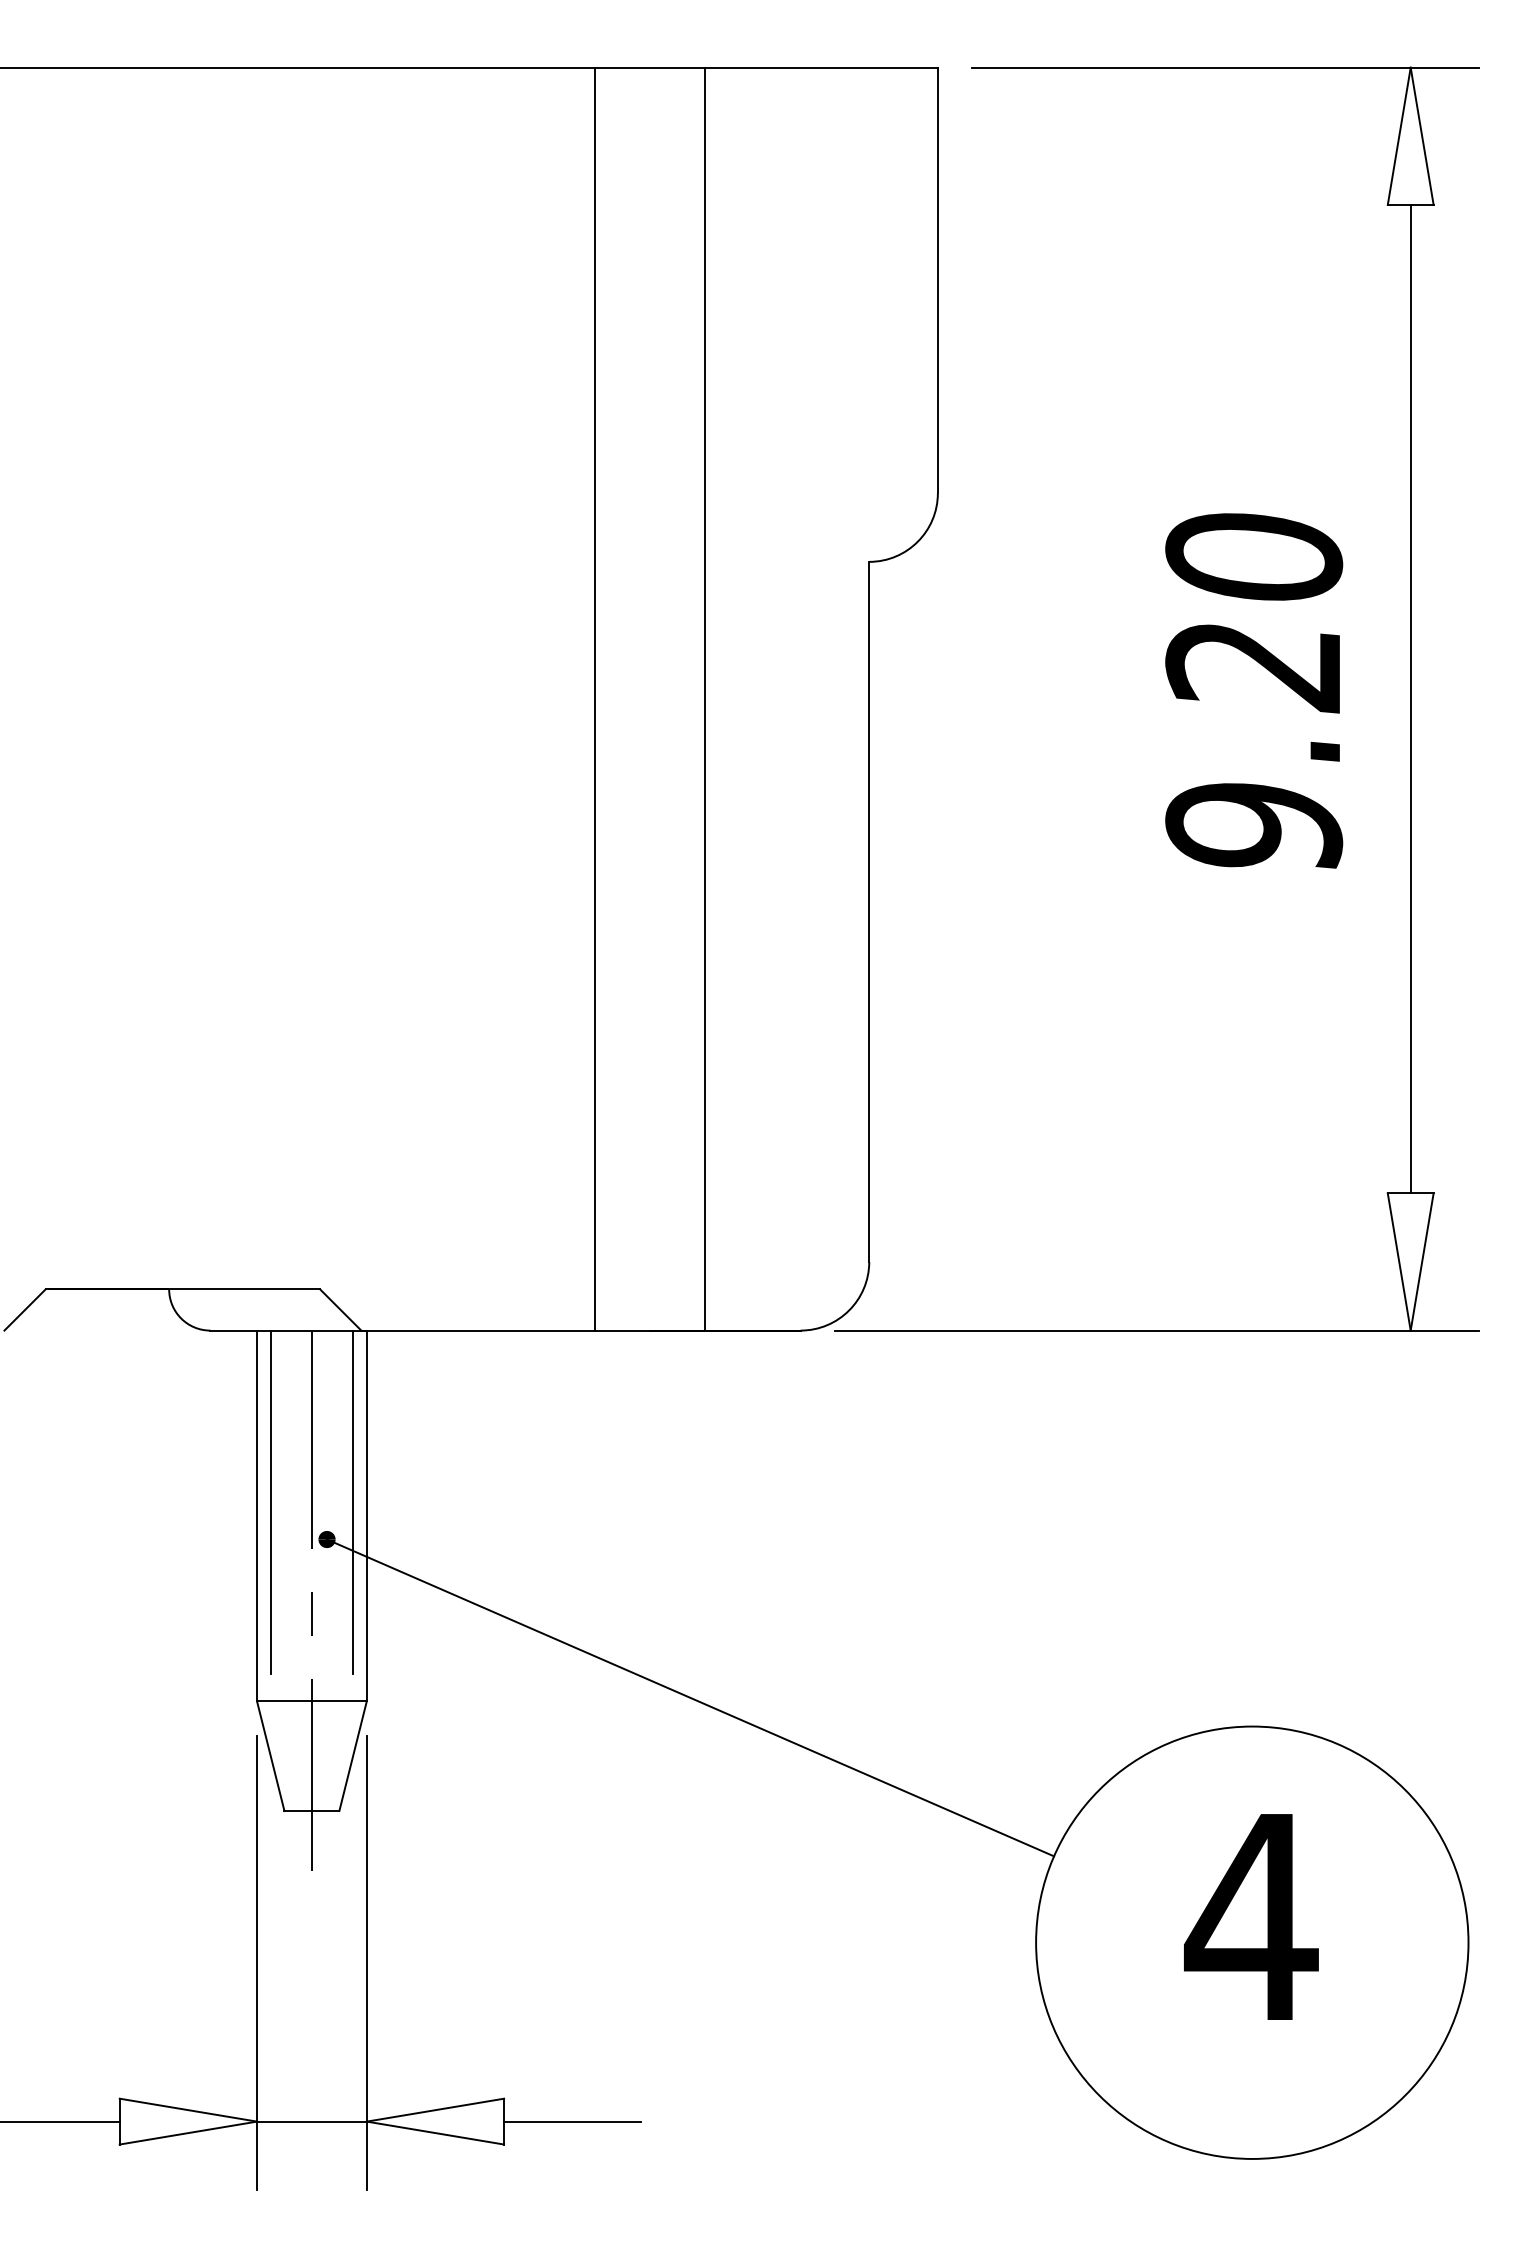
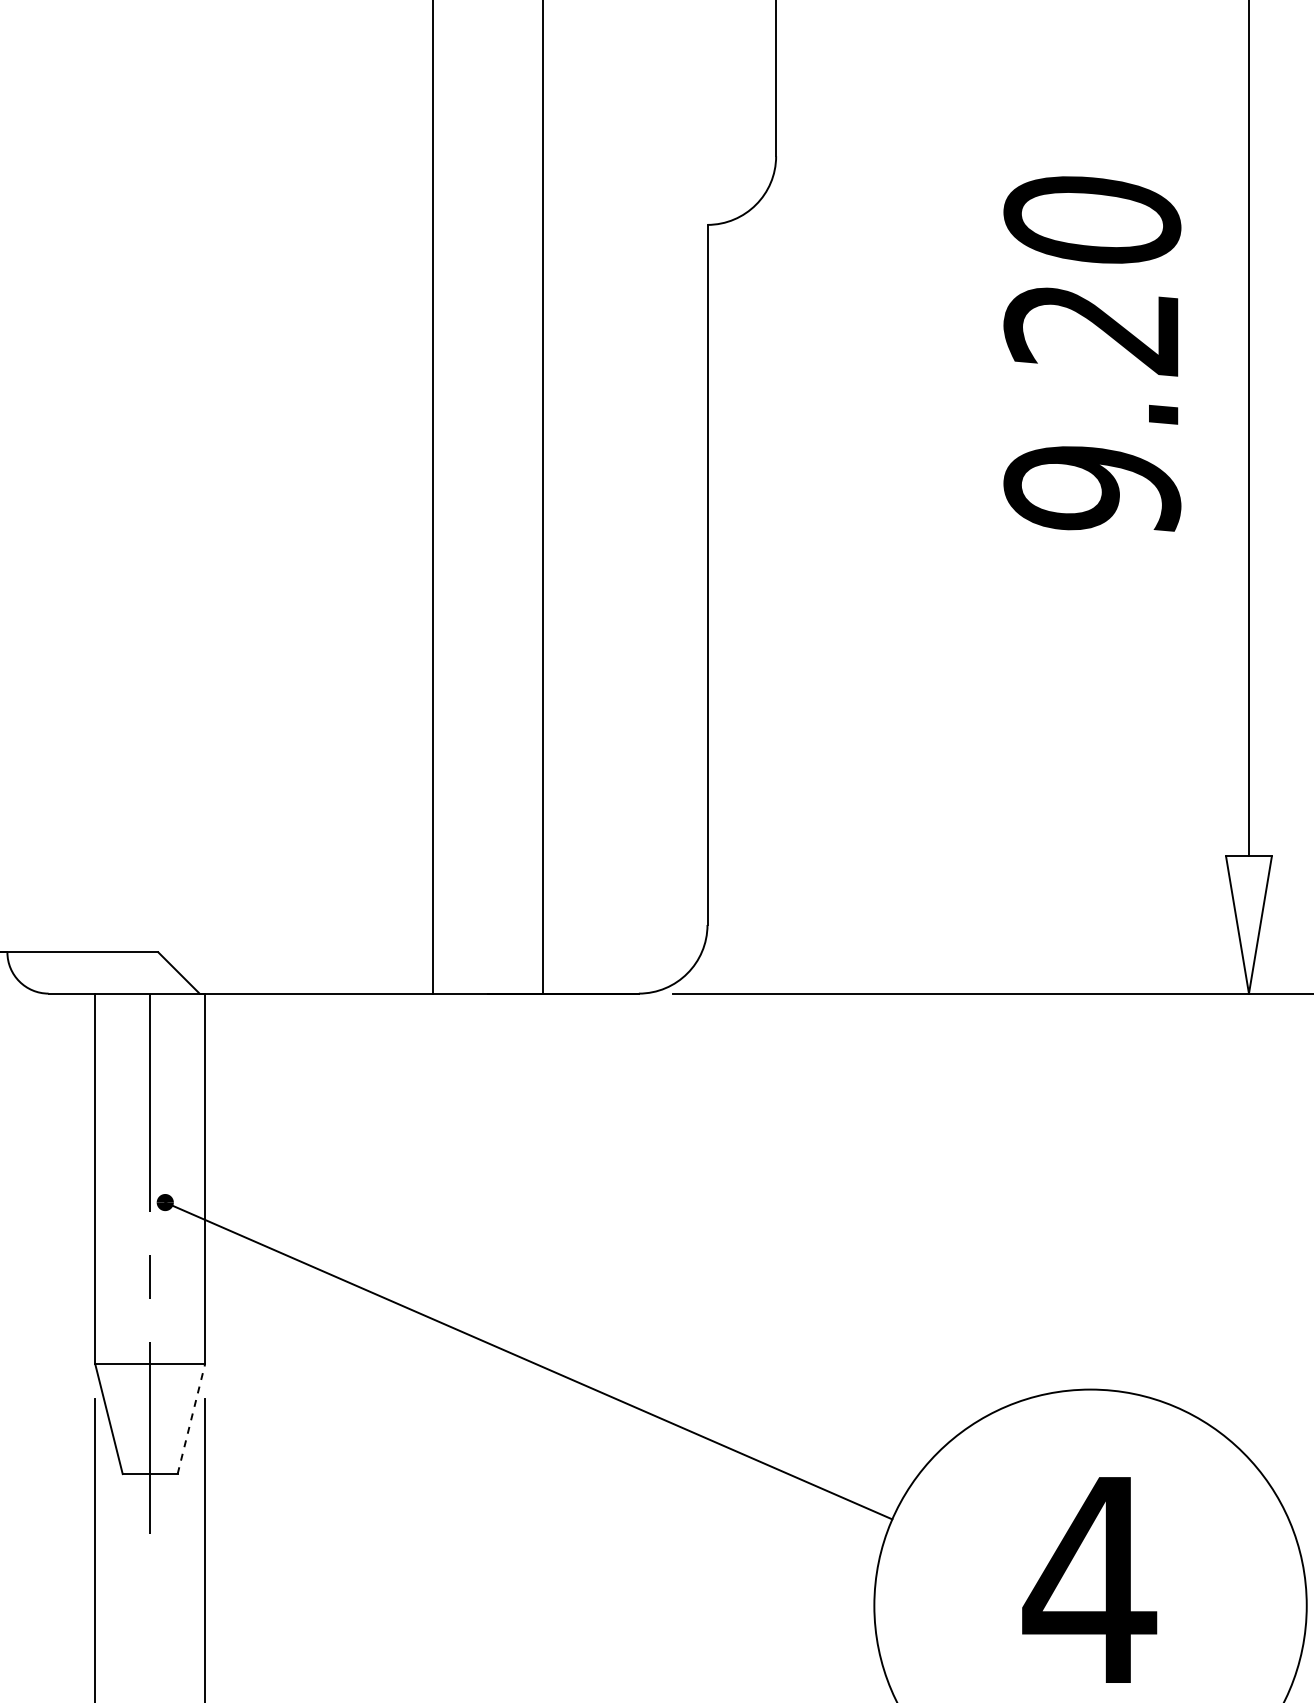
line: (270, 1501) -> (108, 1164), removed
line: (353, 1501) -> (191, 1164), removed
line: (353, 1756) -> (191, 1419), solid -> dashed

